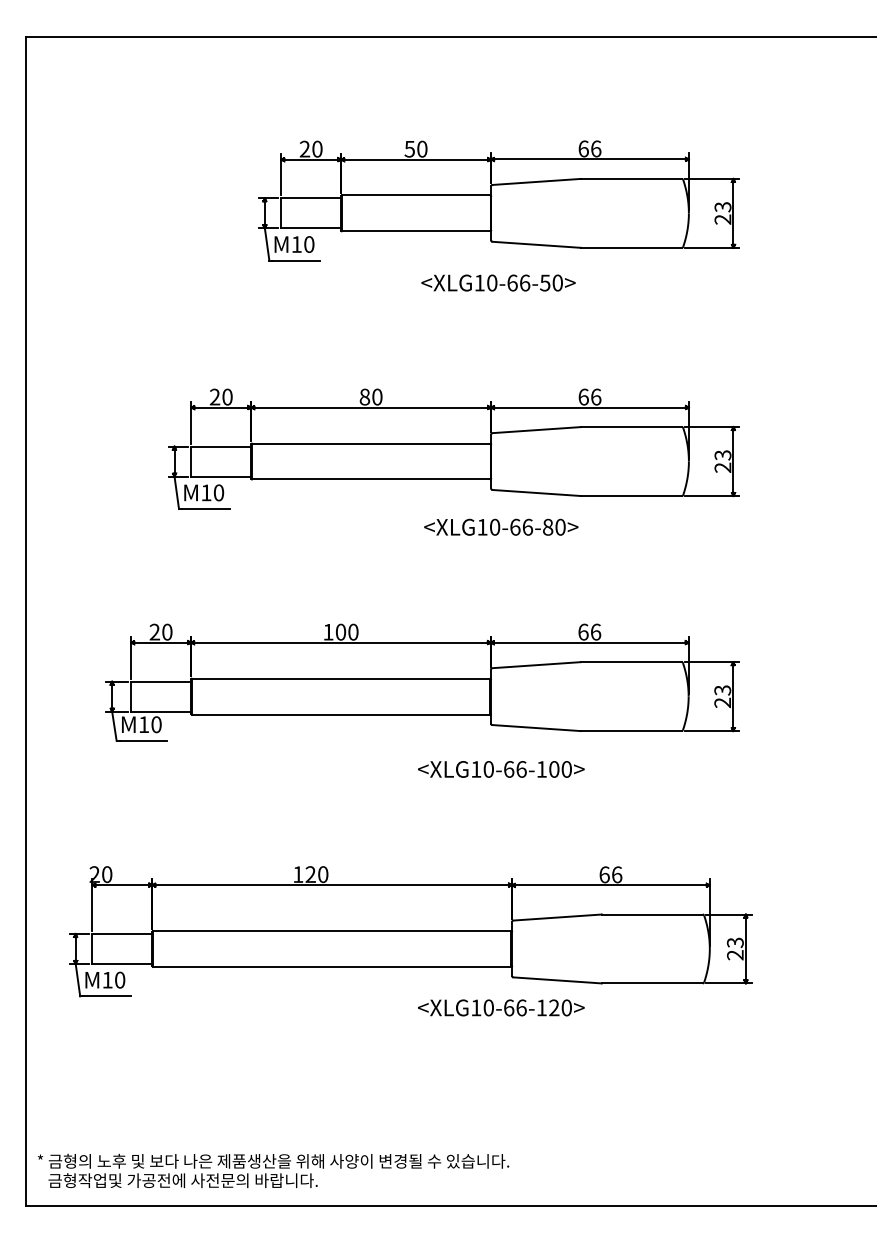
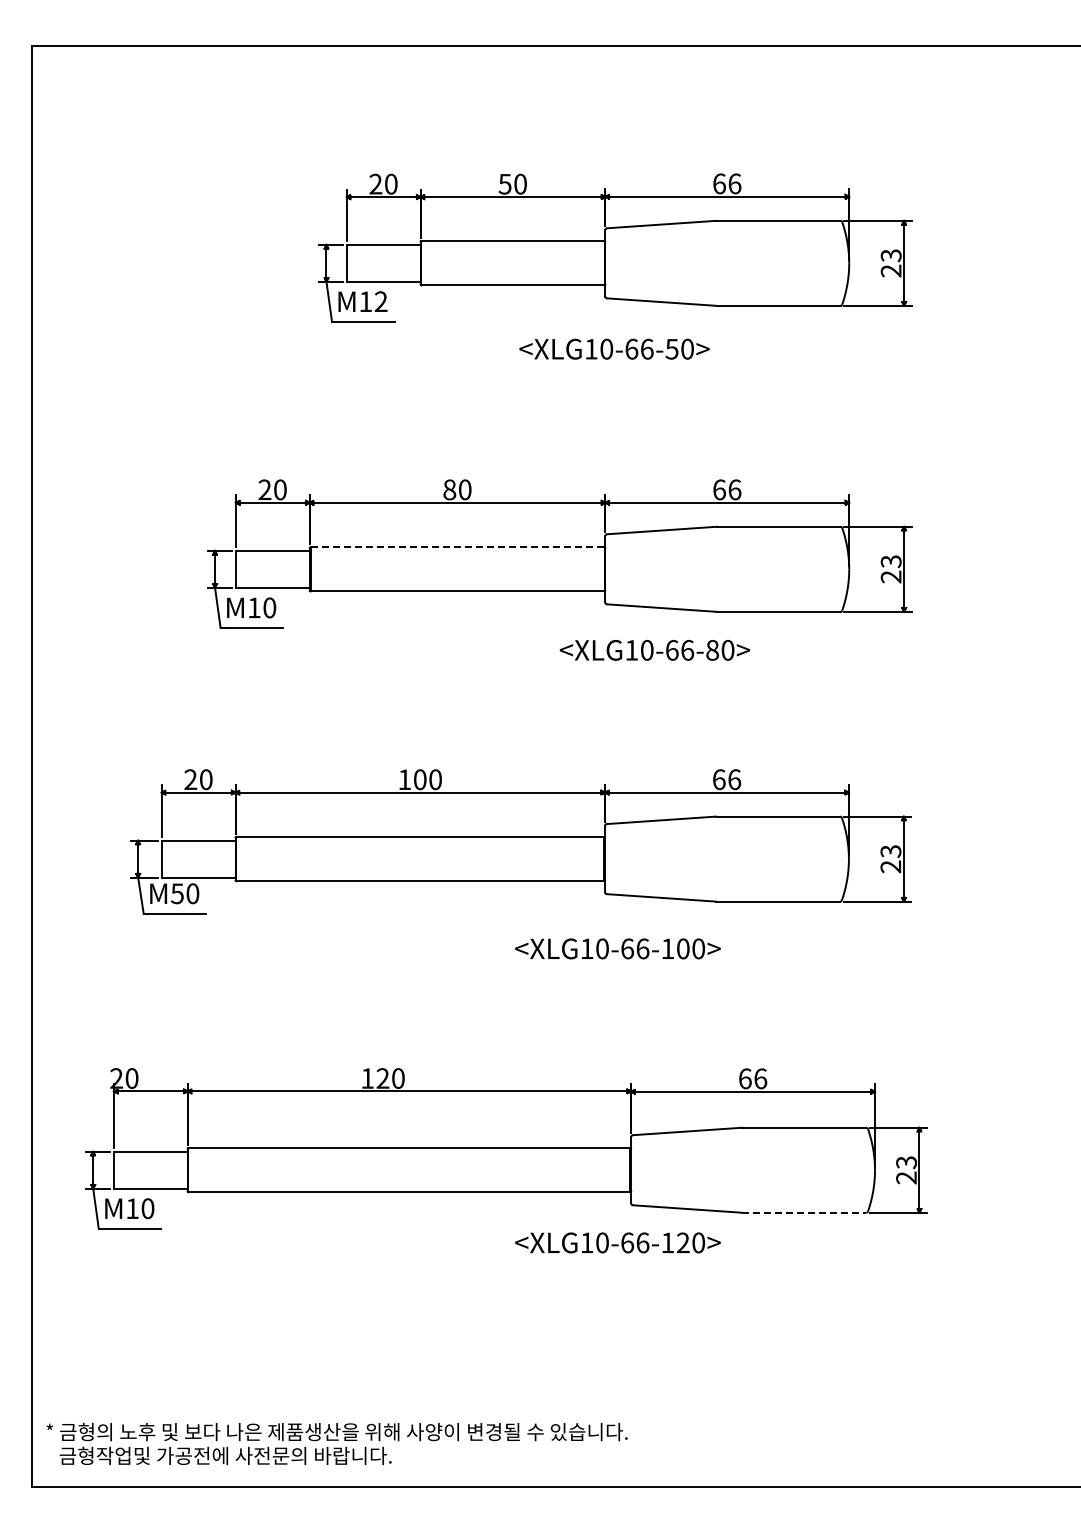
text: (308, 244) -> (380, 301), M10 -> M12
line: (371, 443) -> (458, 547), solid -> dashed
text: (500, 527) -> (654, 650), moved
text: (143, 724) -> (176, 893), M10 -> M50
line: (652, 983) -> (804, 1212), solid -> dashed

